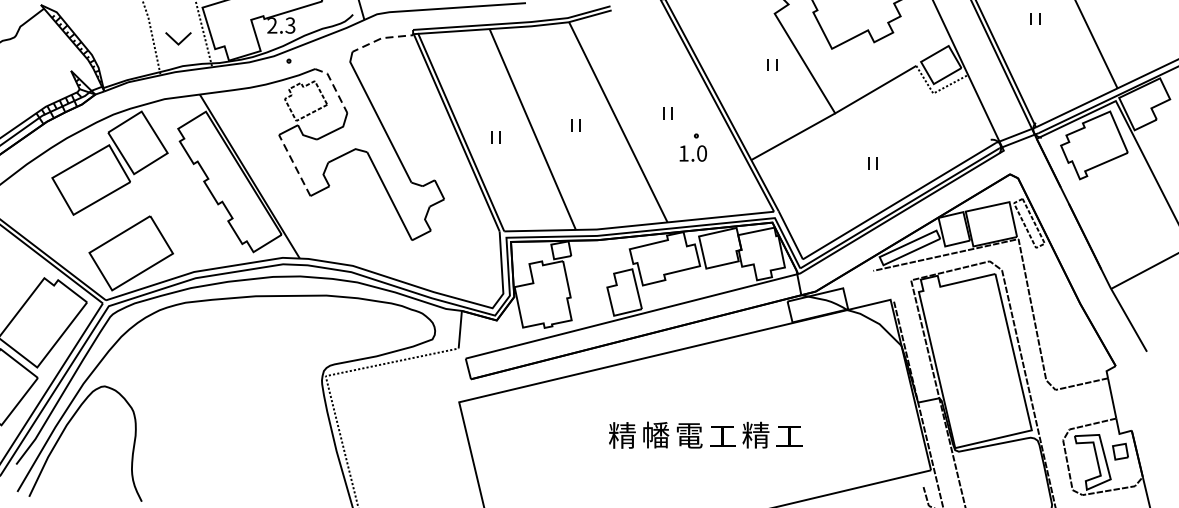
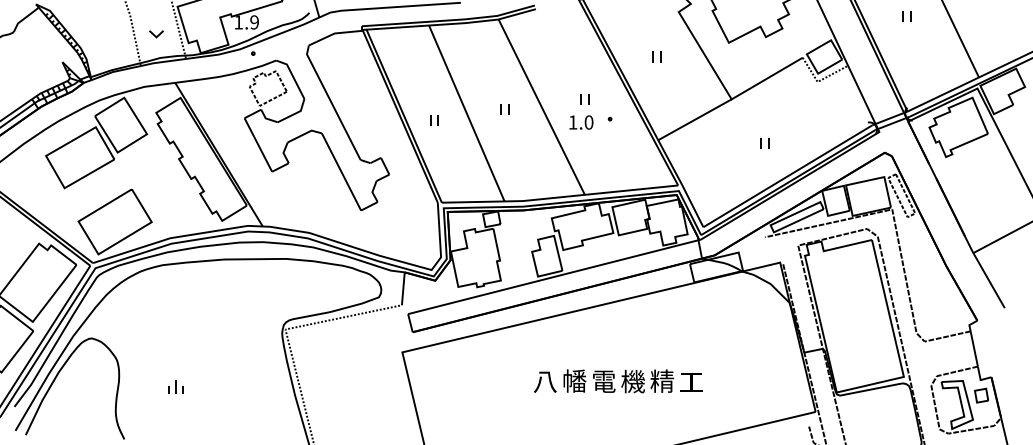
text: (281, 25) -> (246, 22), 2.3 -> 1.9
line: (383, 38) -> (336, 33), dashed -> solid
part: (178, 39) -> (156, 34), size x0.62
part: (772, 64) -> (656, 56), moved
line: (333, 87) -> (292, 76), dashed -> solid
text: (693, 153) -> (581, 122), moved
line: (294, 164) -> (258, 144), dashed -> solid
text: (622, 435) -> (545, 381), 精 -> 八
text: (721, 435) -> (632, 381), 工 -> 機
part: (200, 441) -> (175, 386), added

